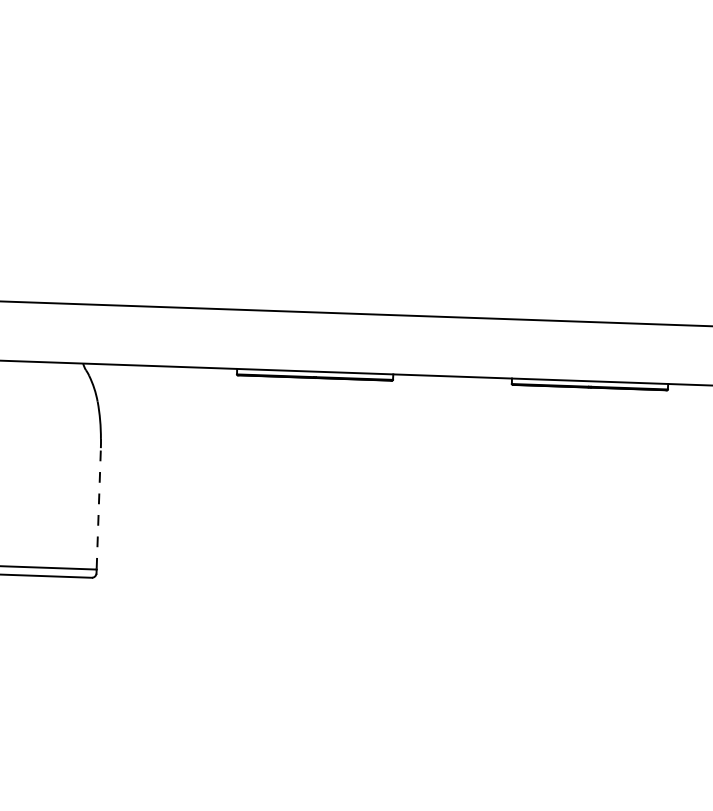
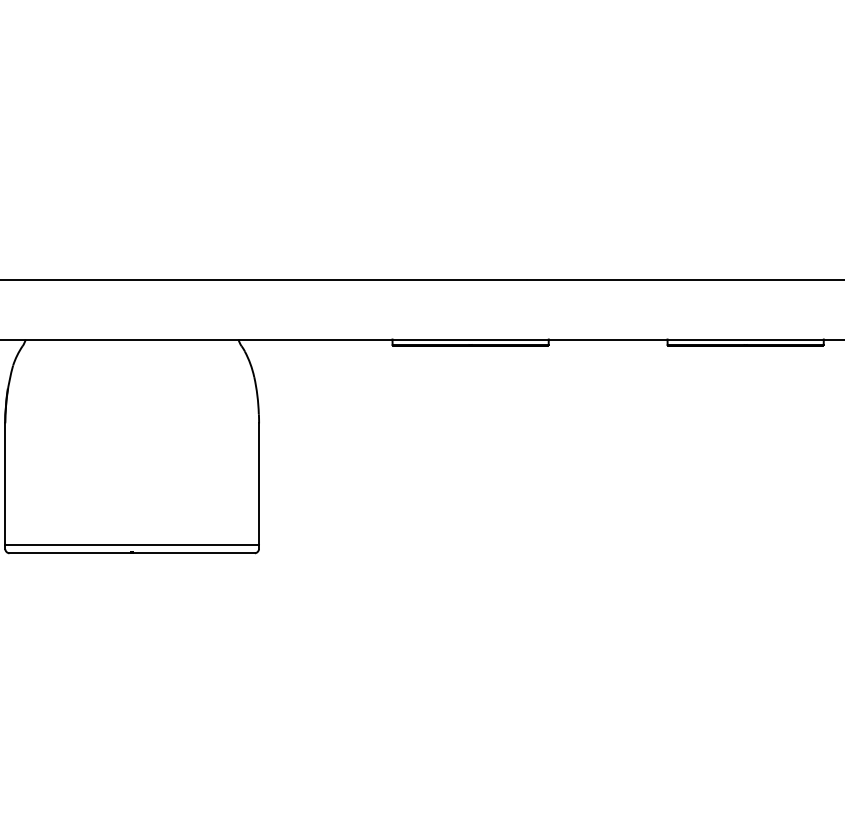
line: (99, 508) -> (259, 483), dashed -> solid

